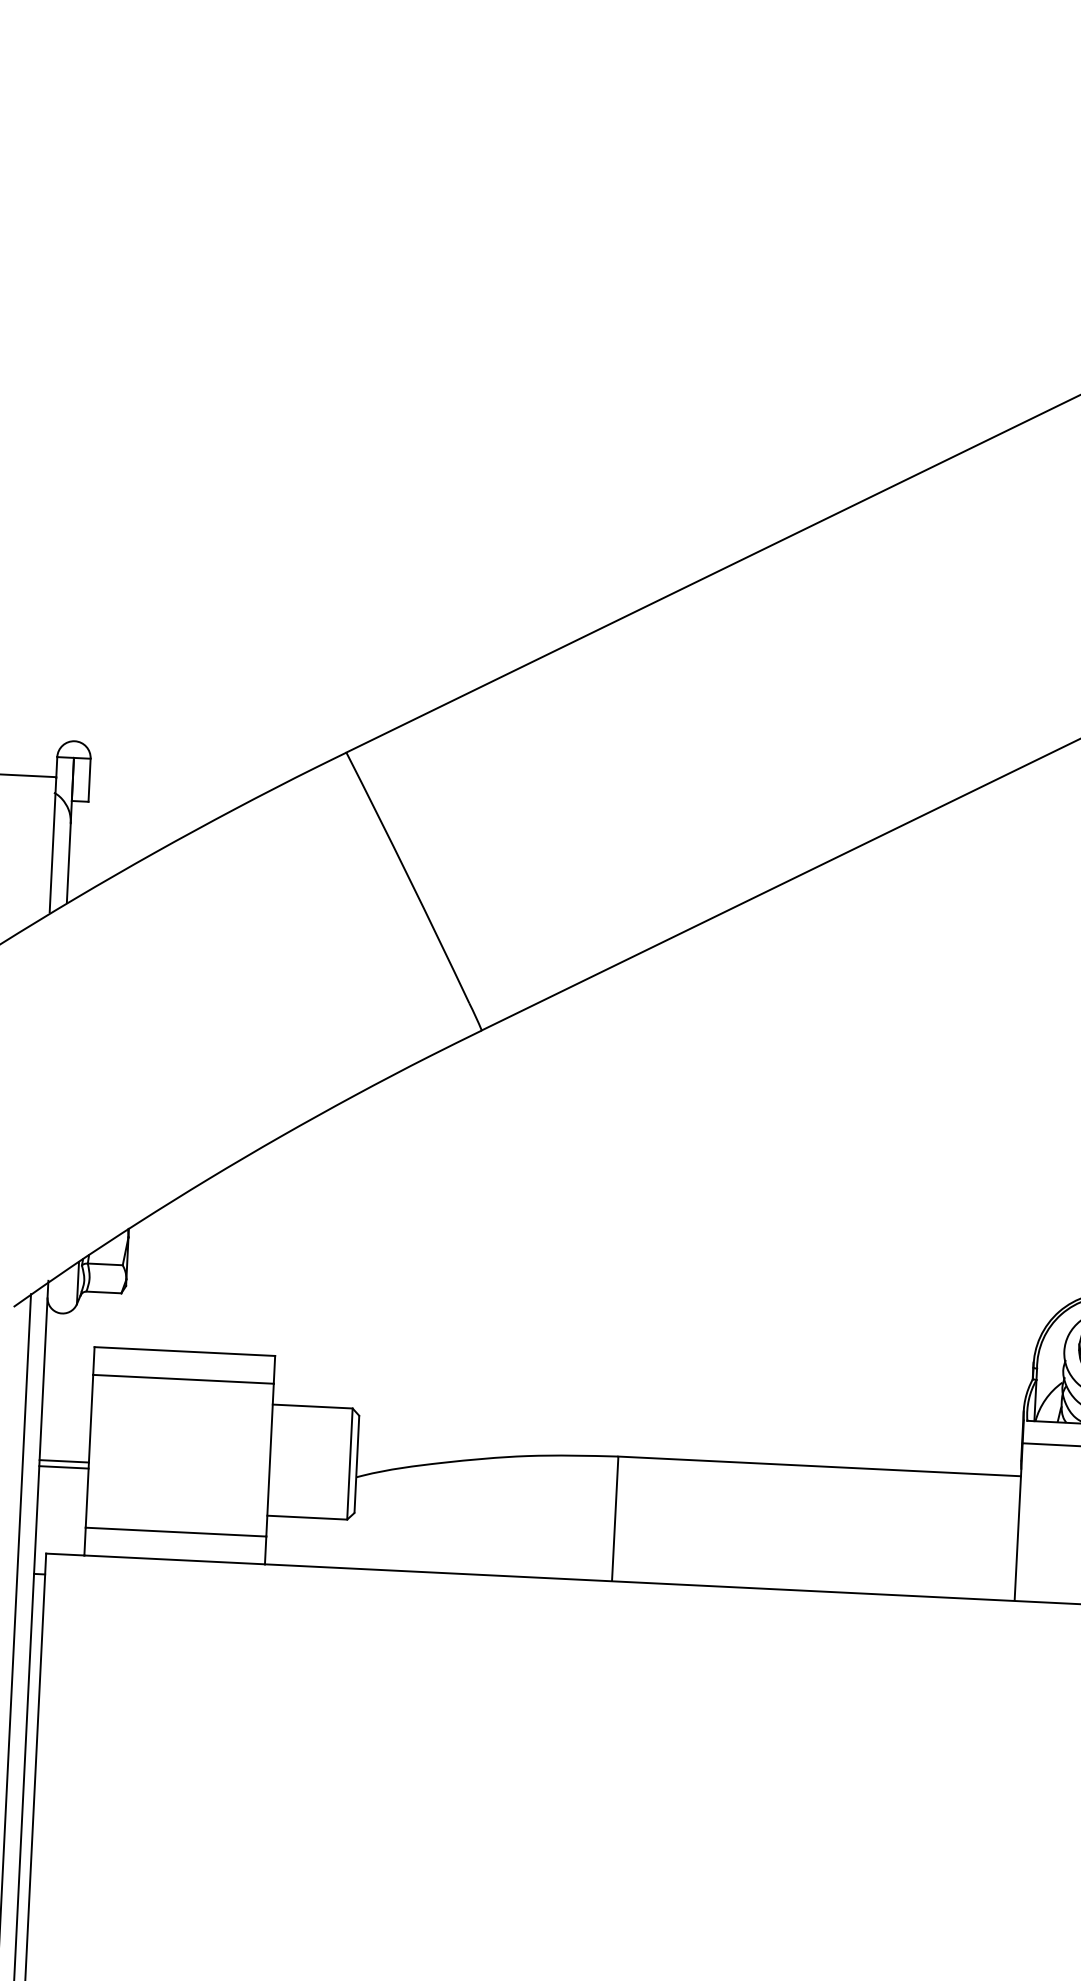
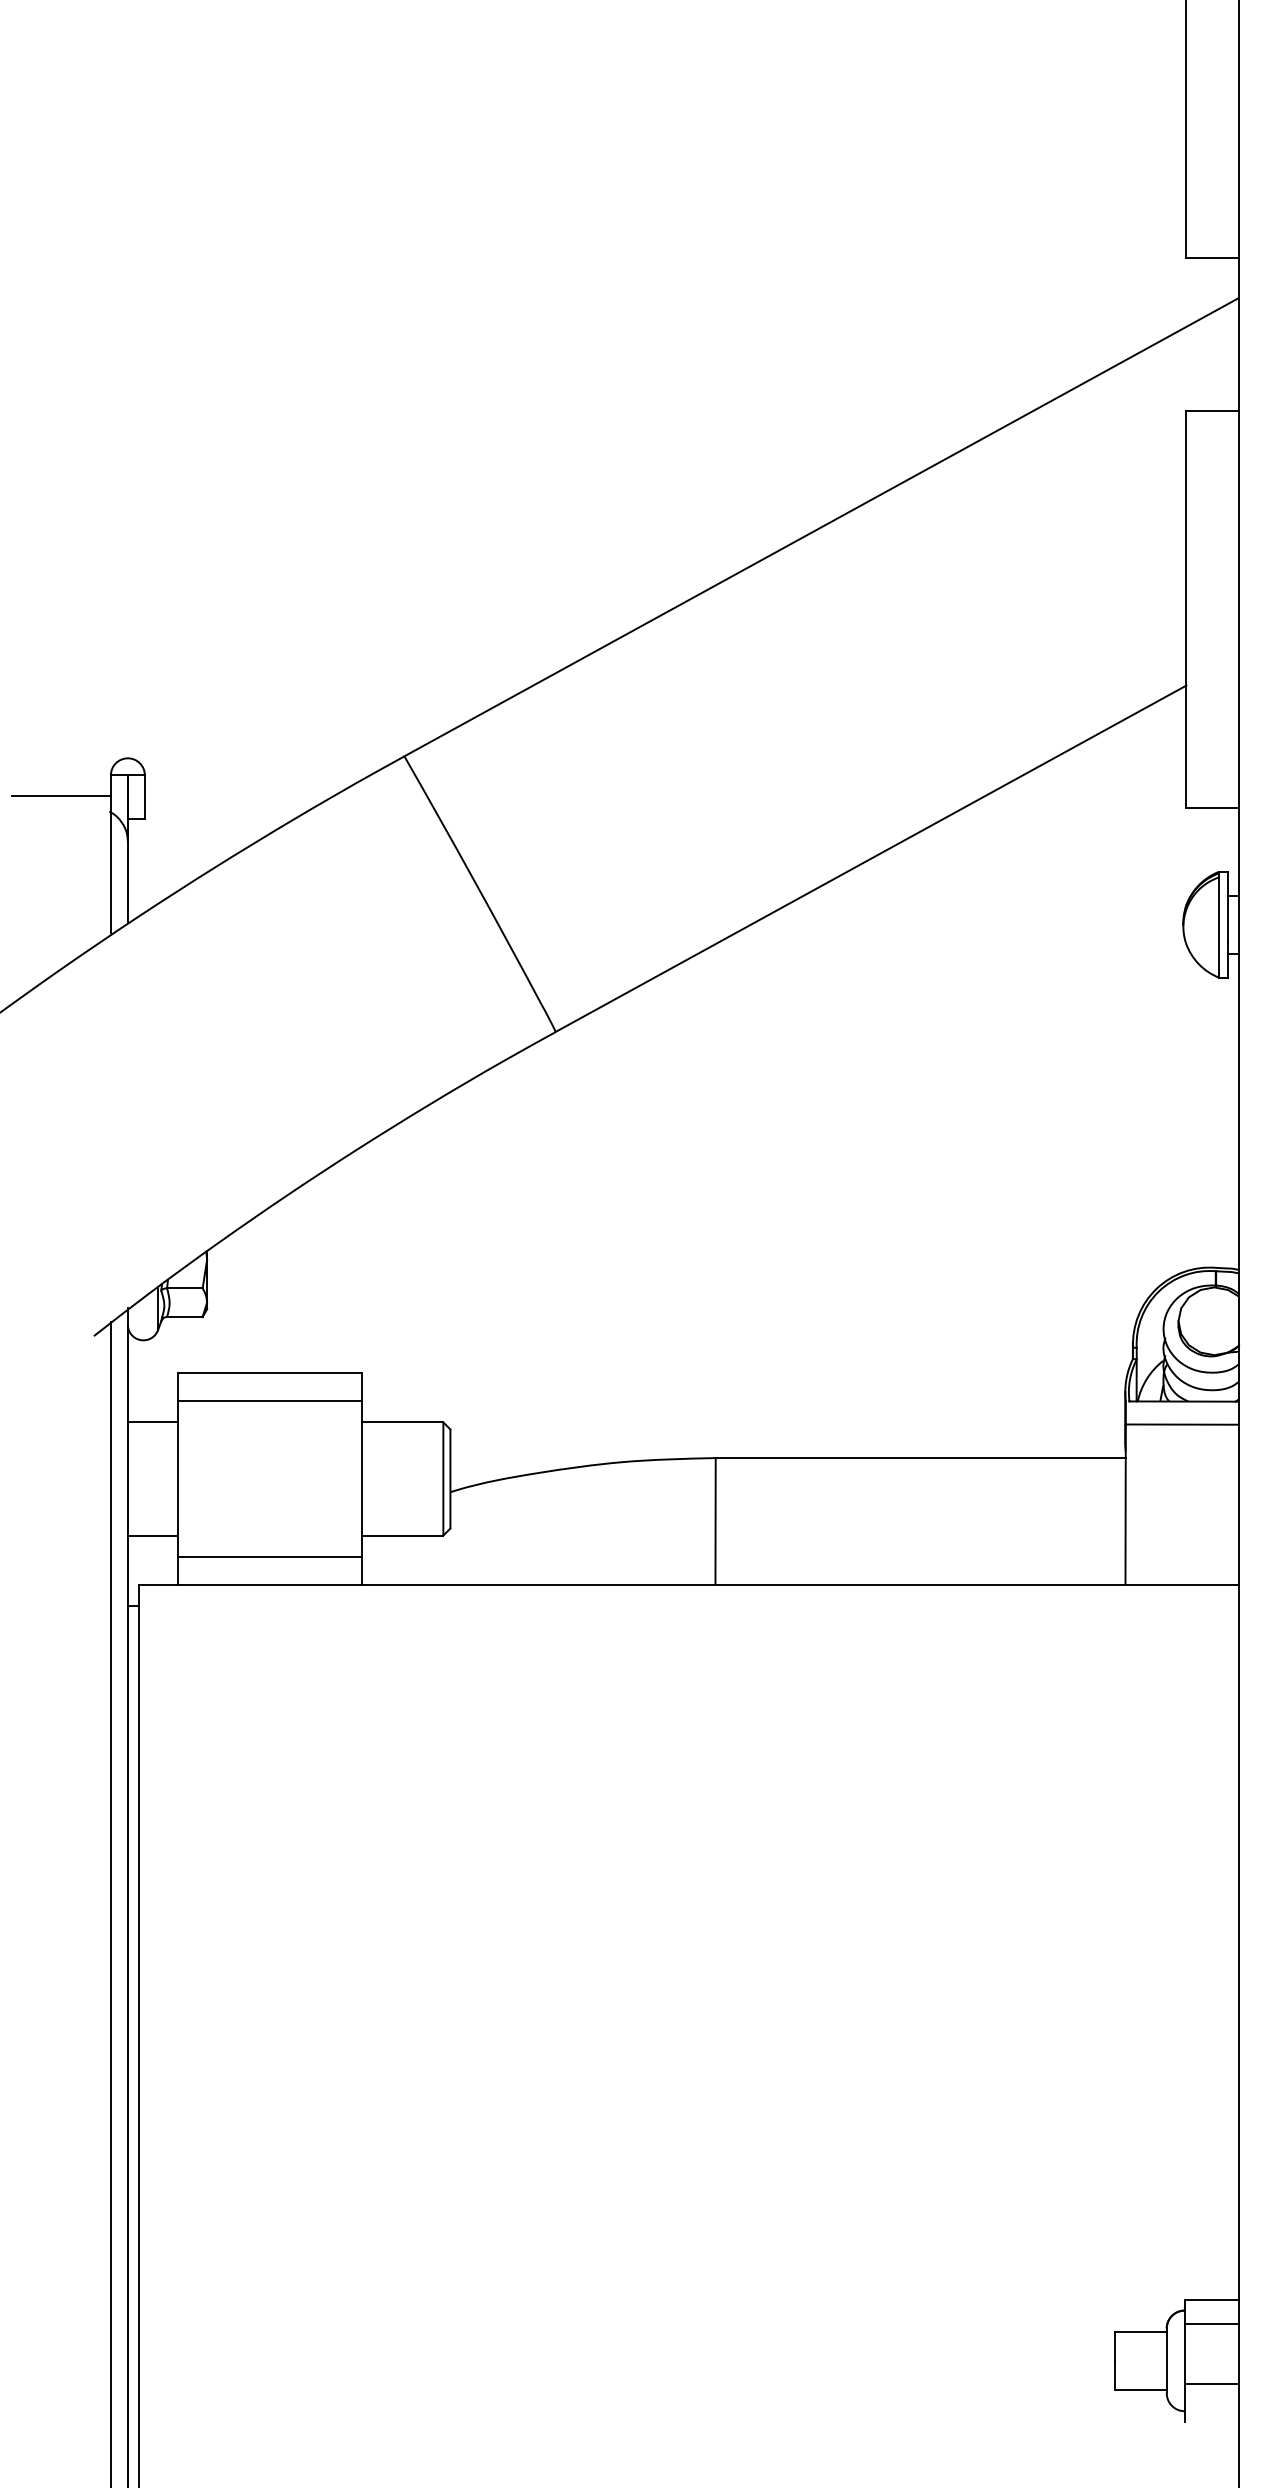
line: (63, 1461) -> (152, 1422), moved
line: (63, 1467) -> (152, 1535), moved

